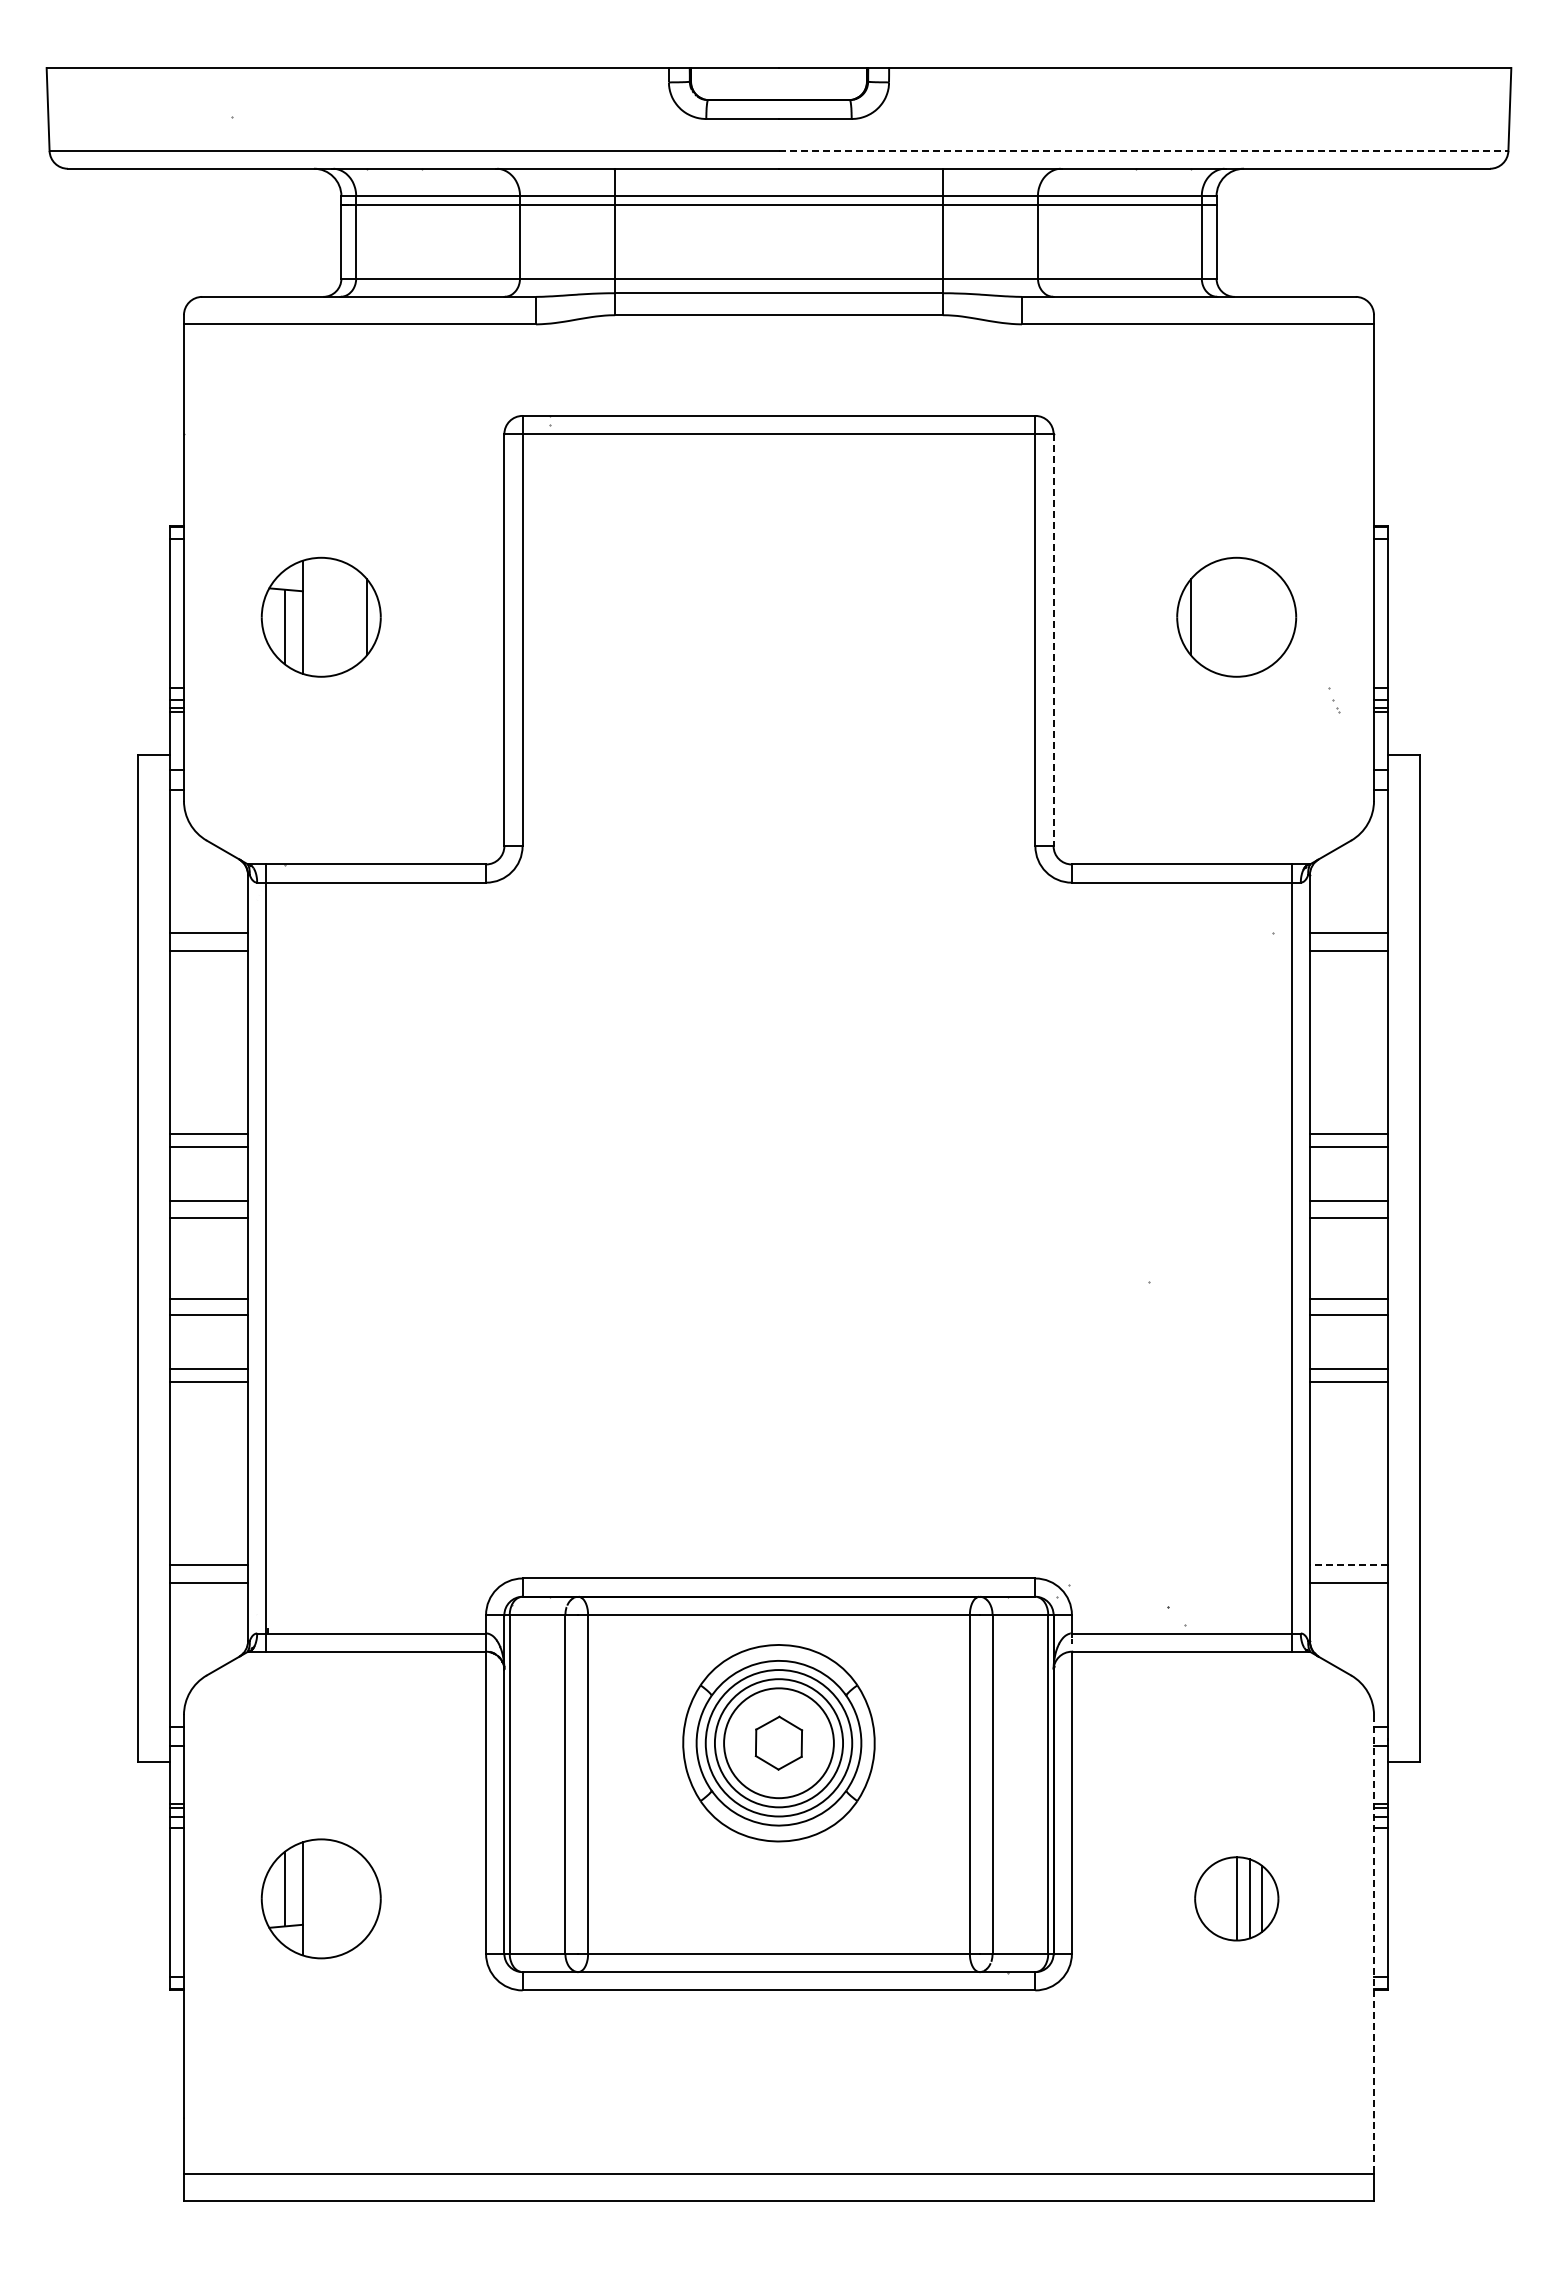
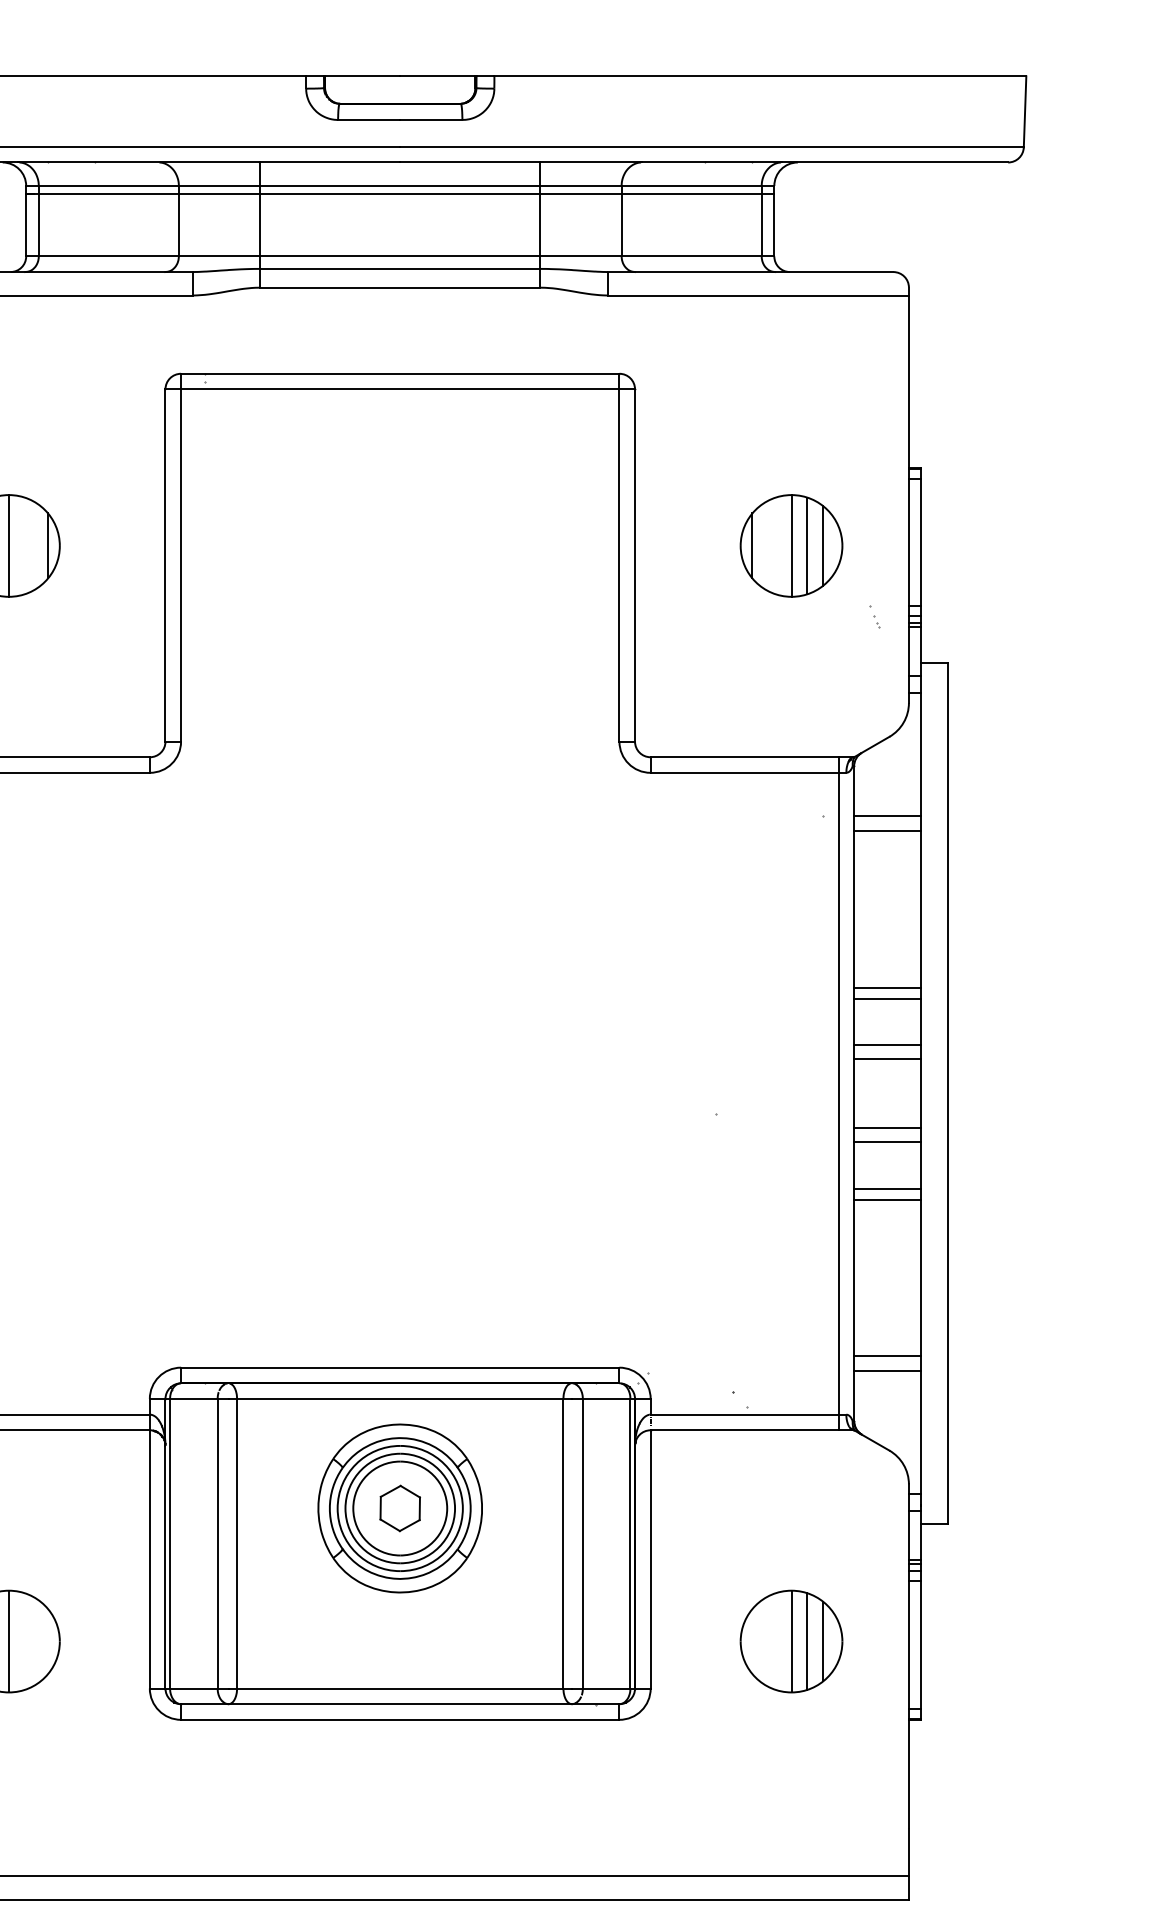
line: (1143, 151) -> (711, 147), dashed -> solid
line: (321, 616) -> (9, 545), added
line: (1236, 616) -> (791, 545), added
line: (1255, 616) -> (807, 545), added
line: (1273, 617) -> (823, 546), added
line: (1053, 640) -> (634, 565), dashed -> solid
line: (1348, 1565) -> (887, 1356), dashed -> solid
line: (321, 1898) -> (9, 1641), added
part: (1236, 1898) -> (791, 1641), size x1.43
line: (1374, 1944) -> (909, 1680), dashed -> solid

